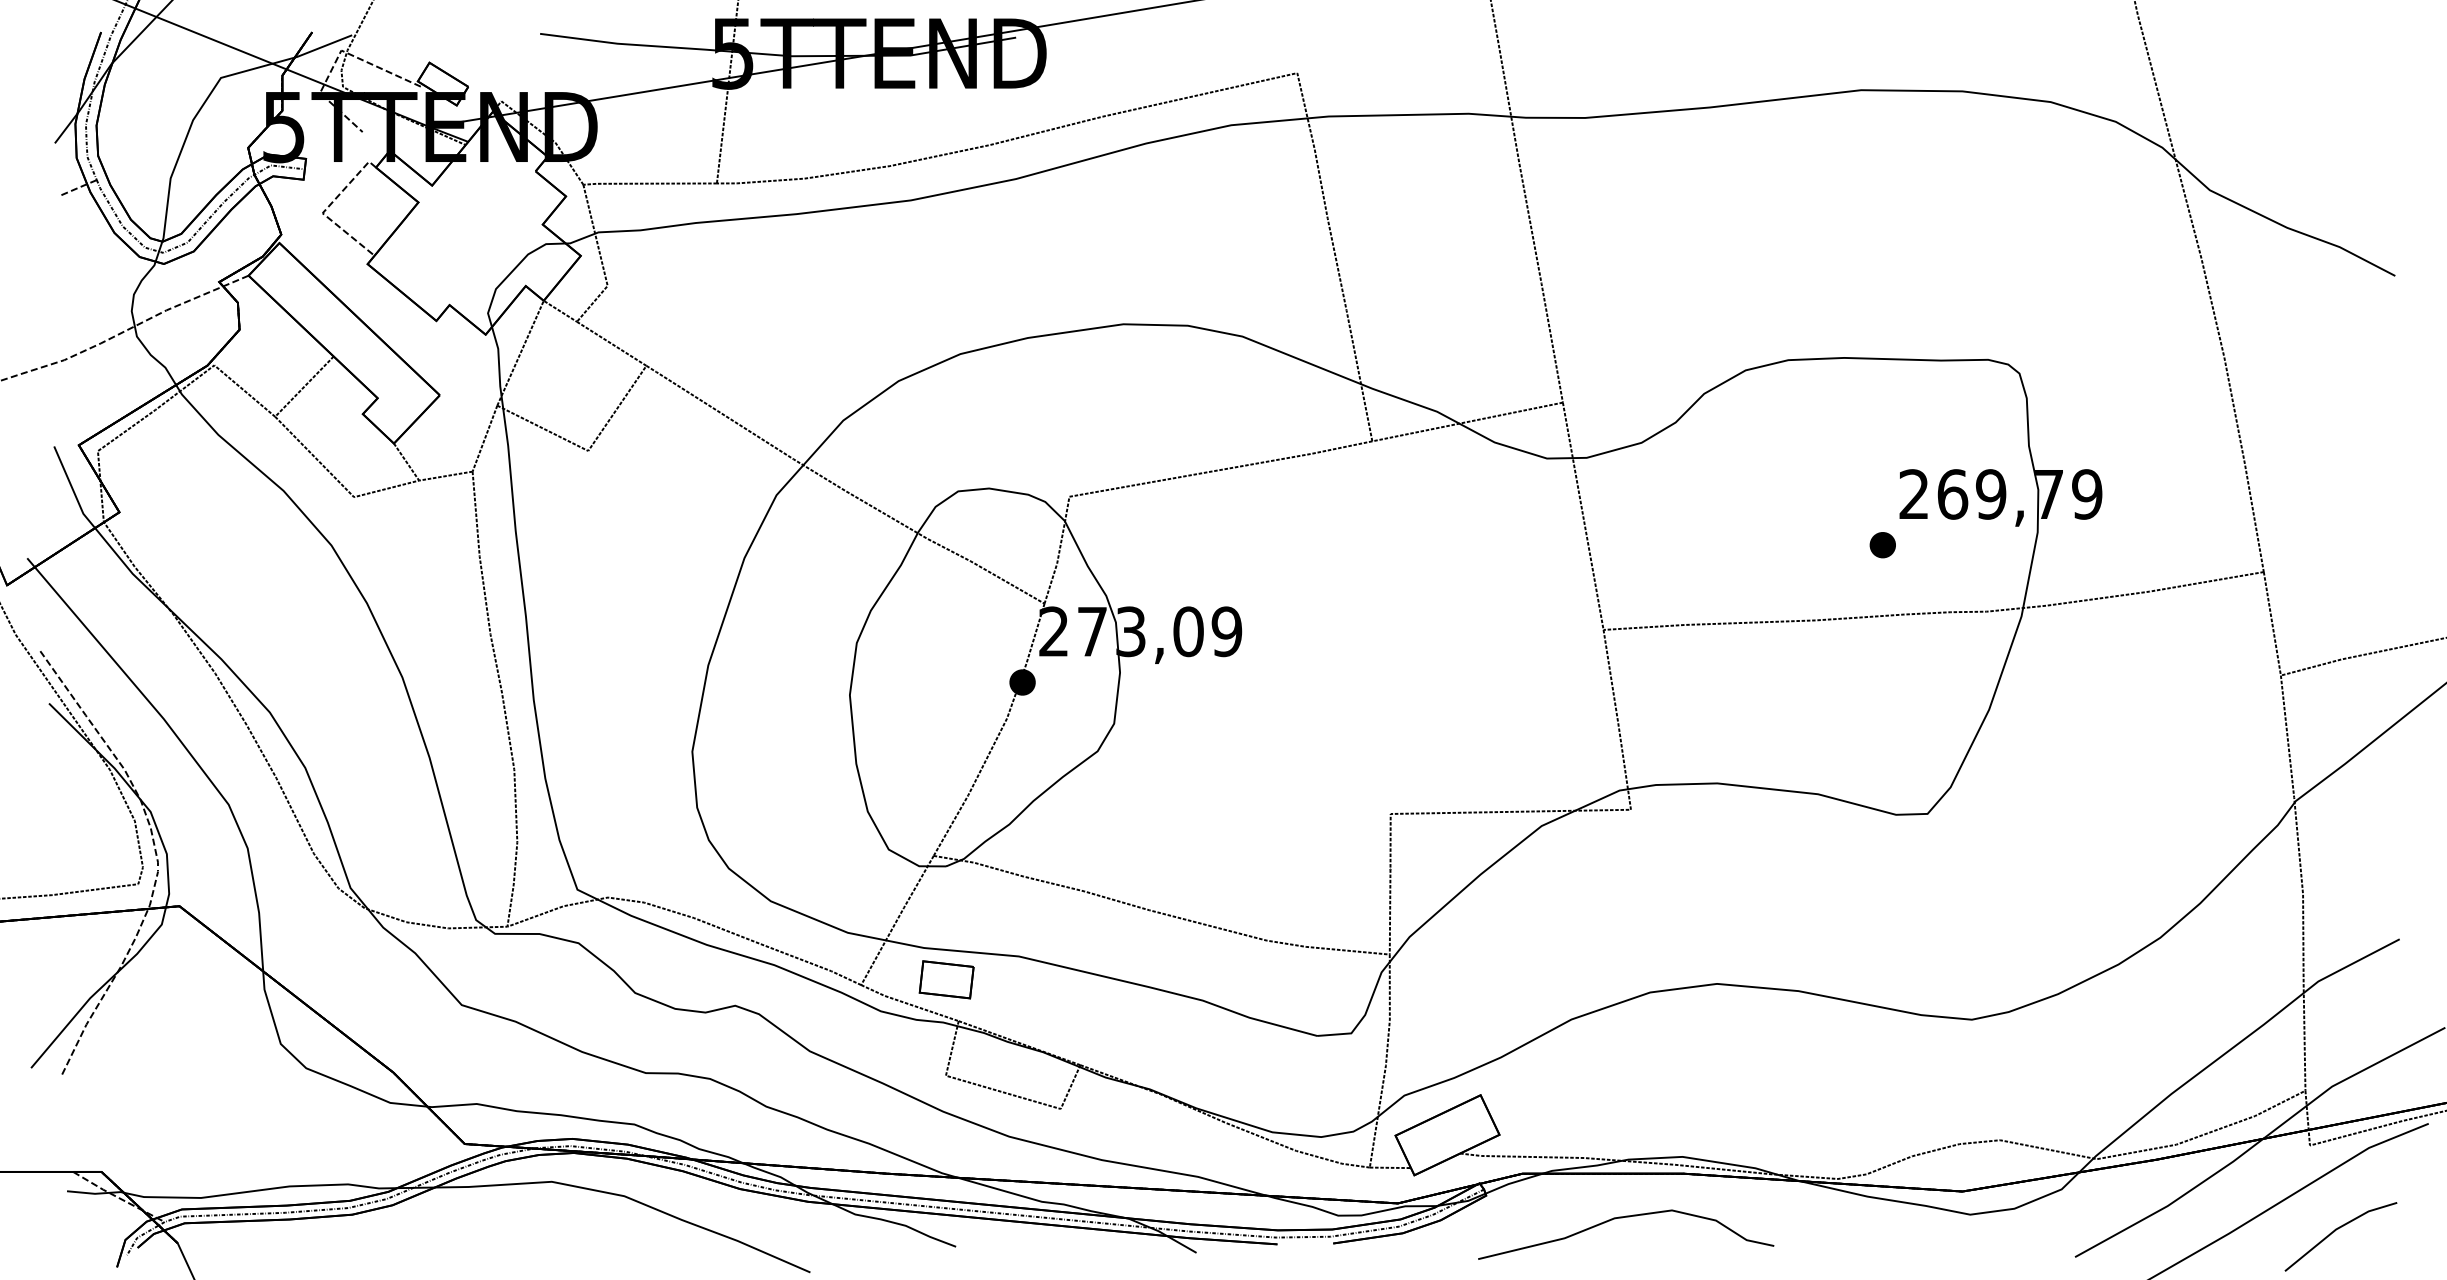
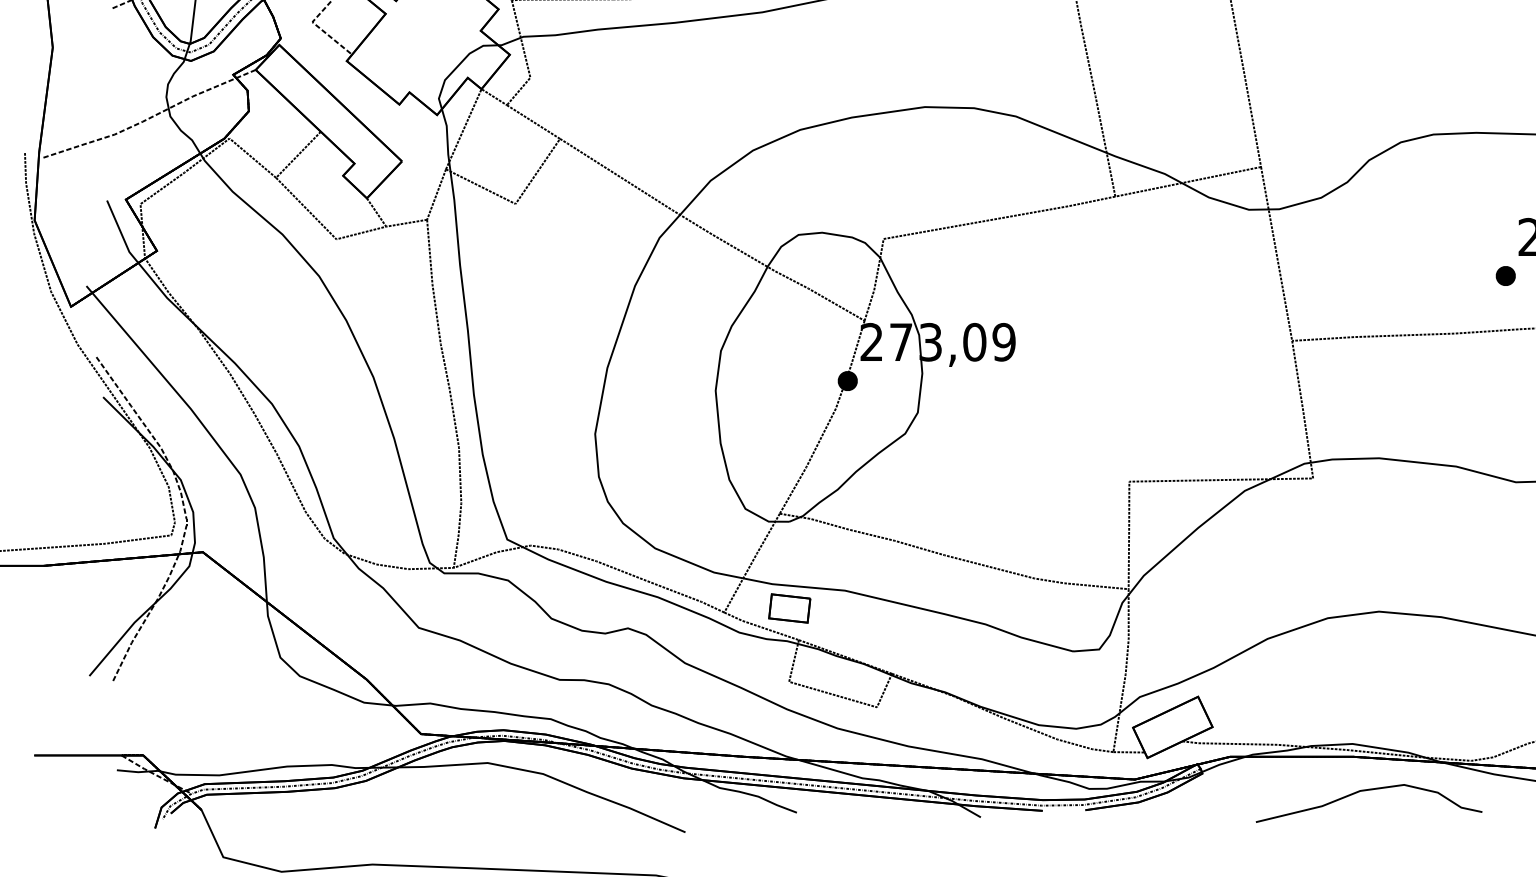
curve: (1622, 1218) -> (1366, 791), moved

